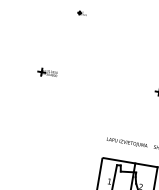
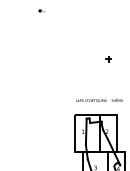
part: (47, 73) -> (23, 59), removed

